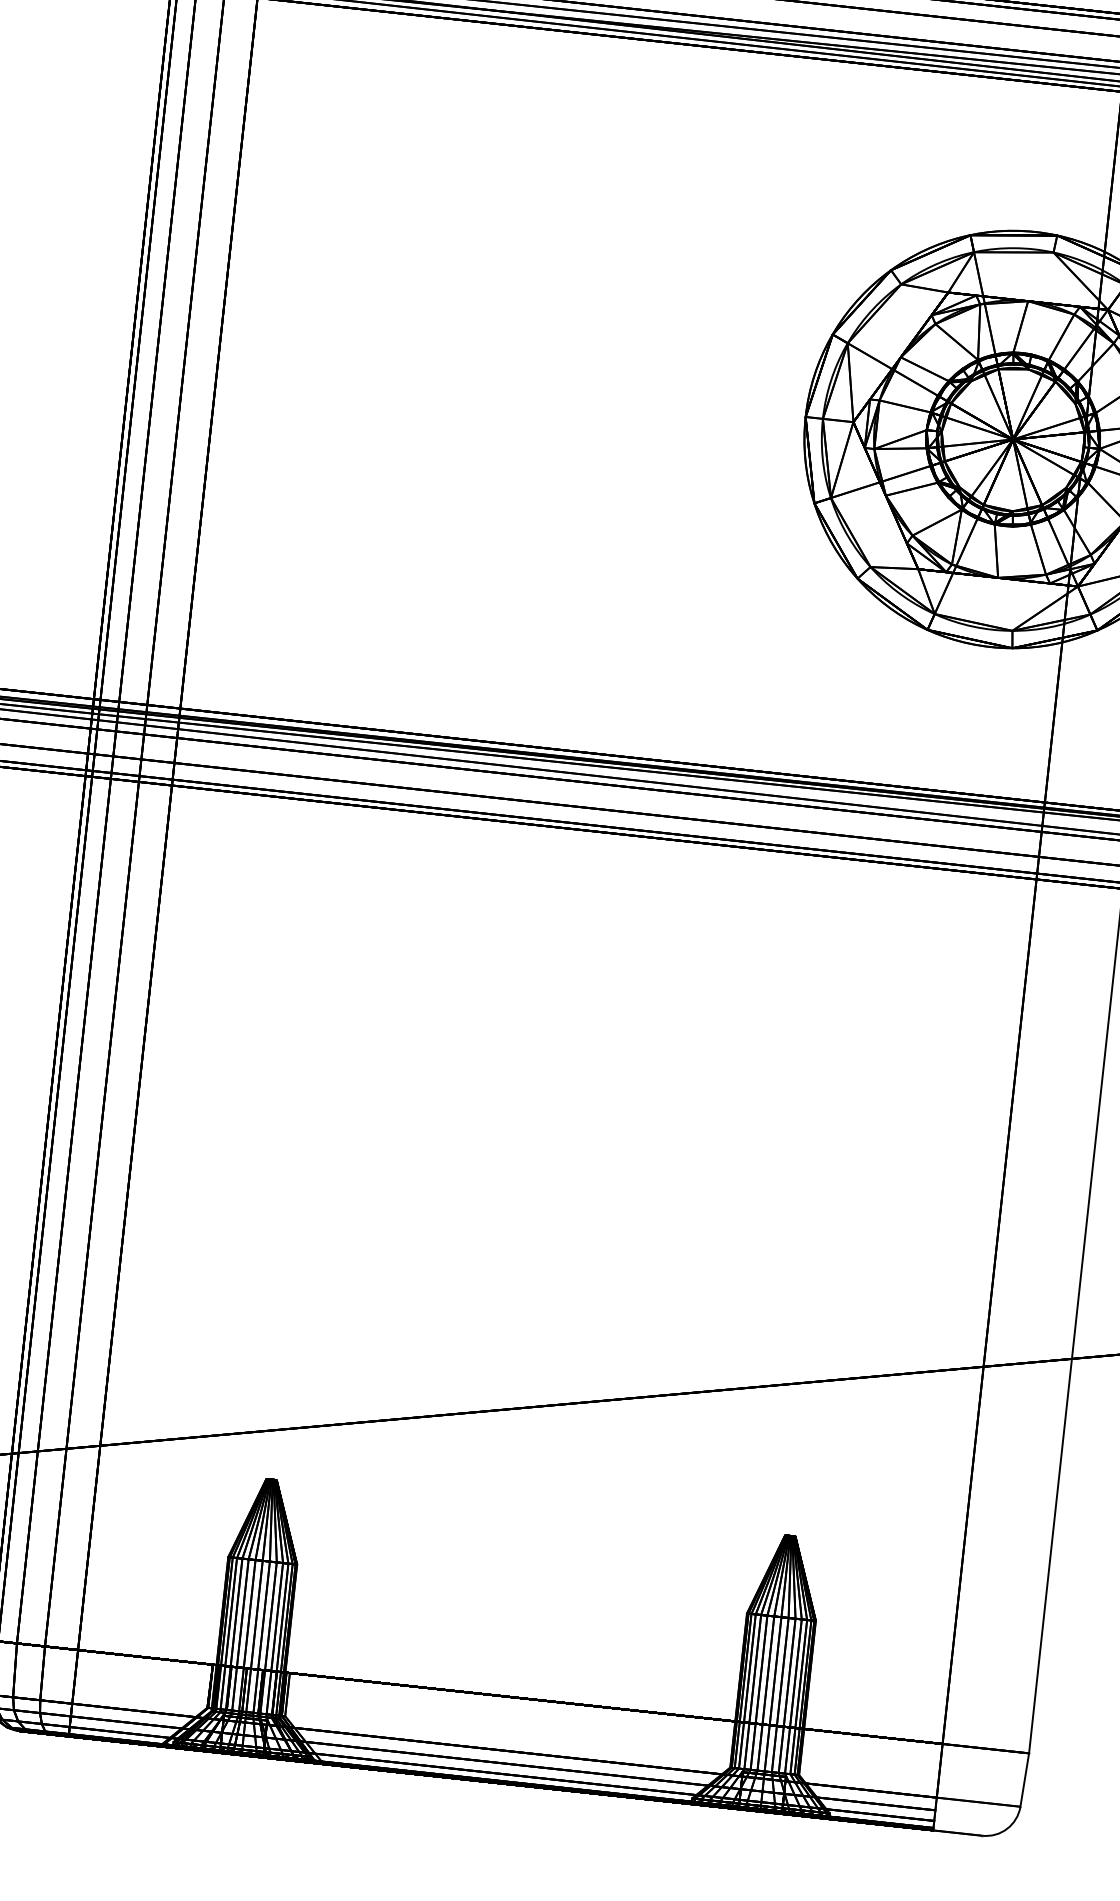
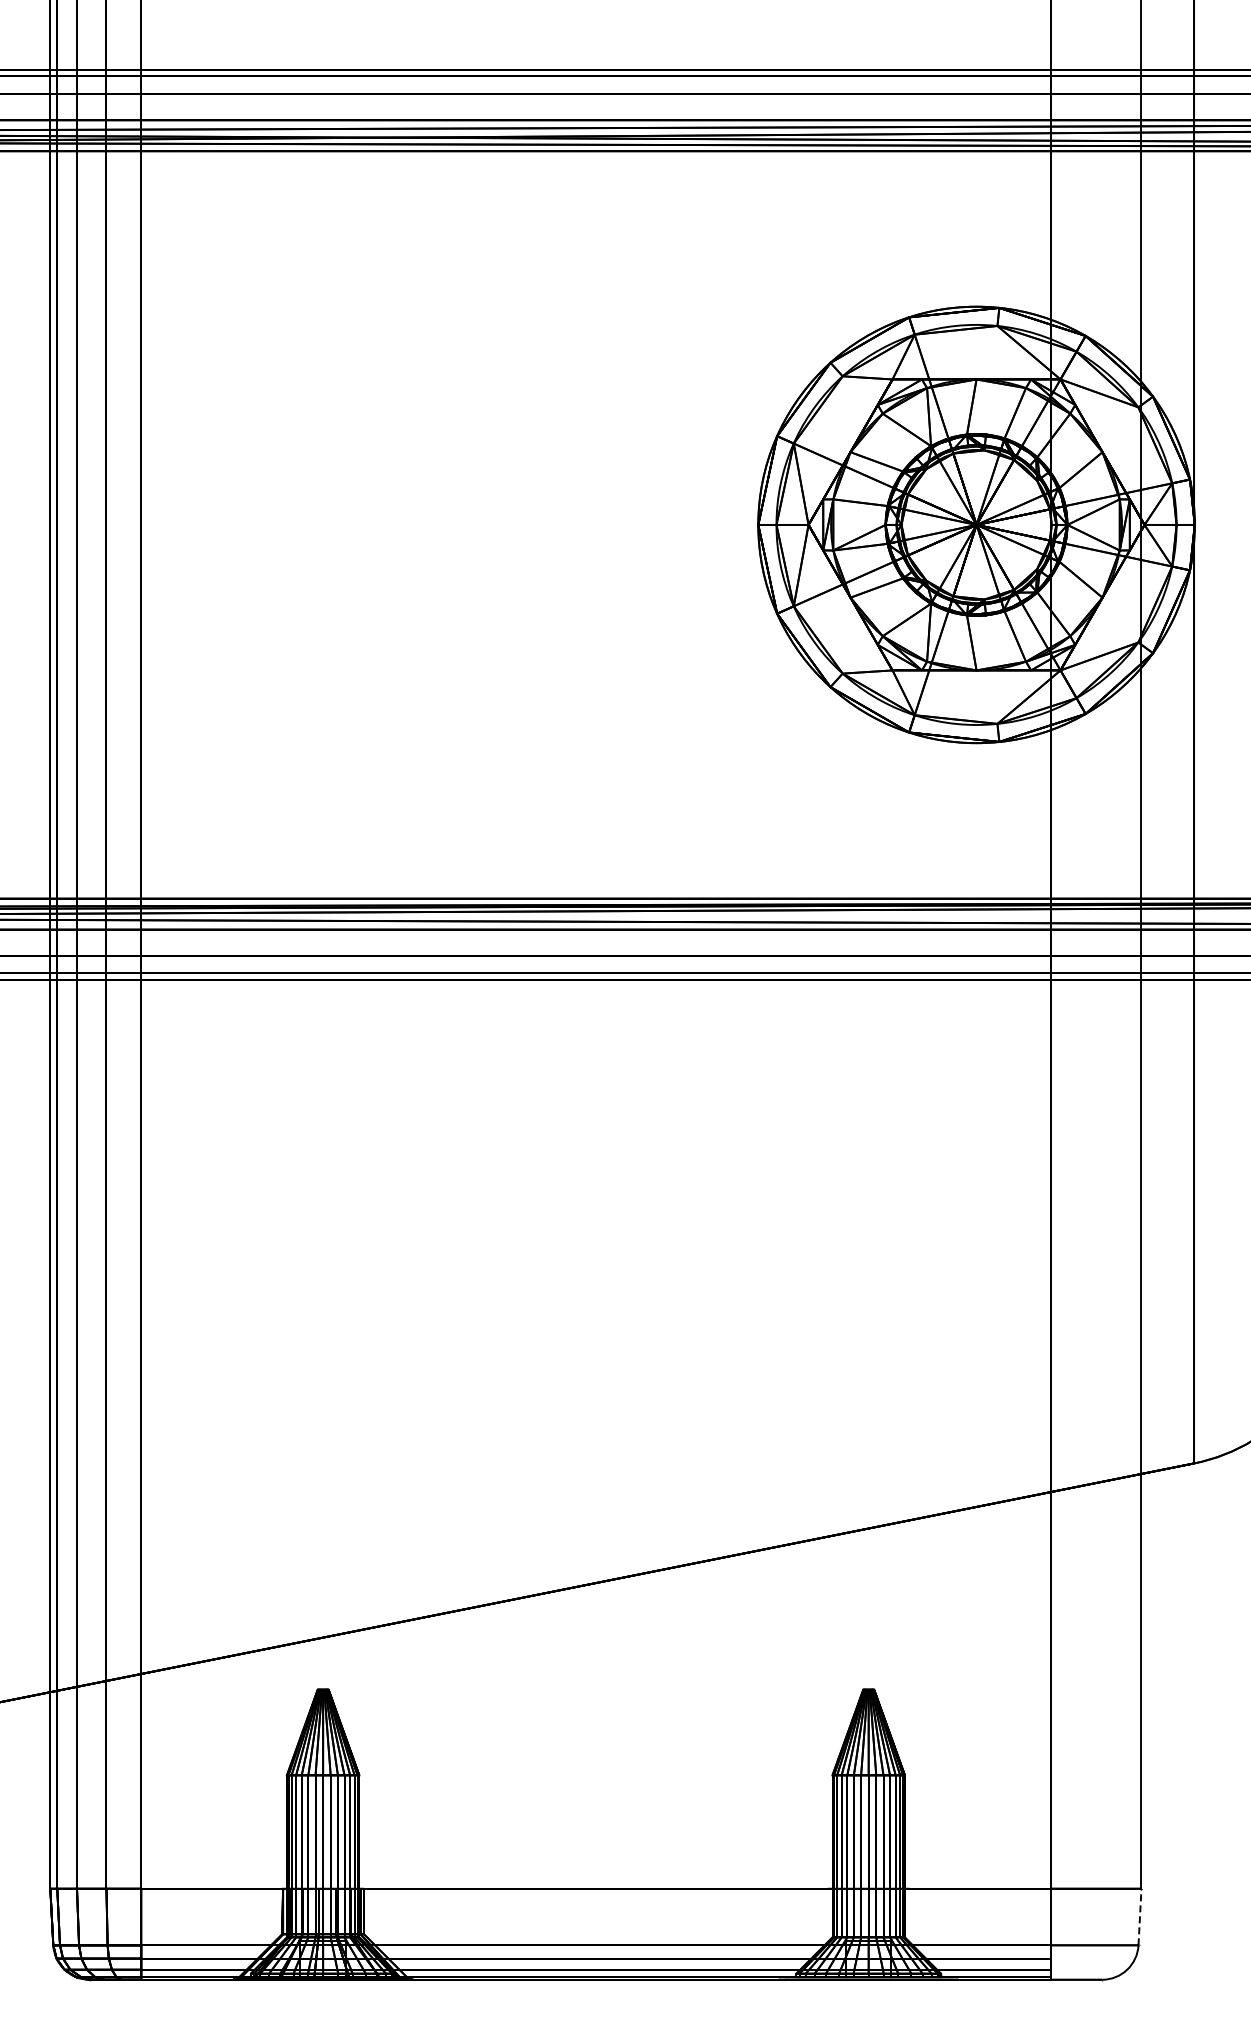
line: (1025, 1779) -> (1140, 1916), solid -> dashed

